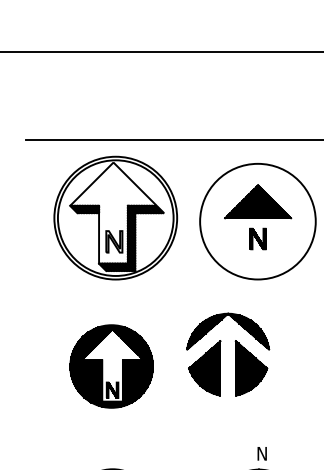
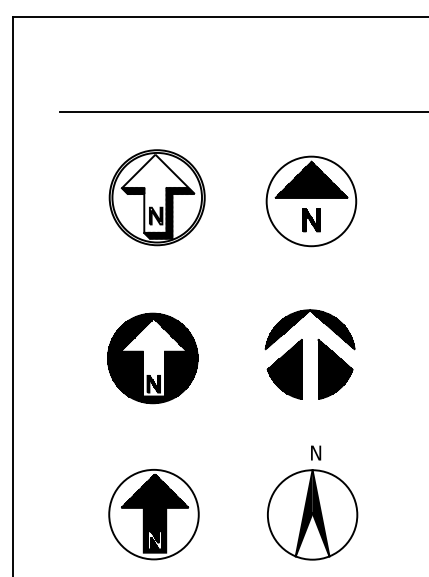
part: (115, 218) -> (156, 197), size x0.71
circle: (257, 221) -> (311, 201), size x0.71
part: (221, 354) -> (302, 354), moved

